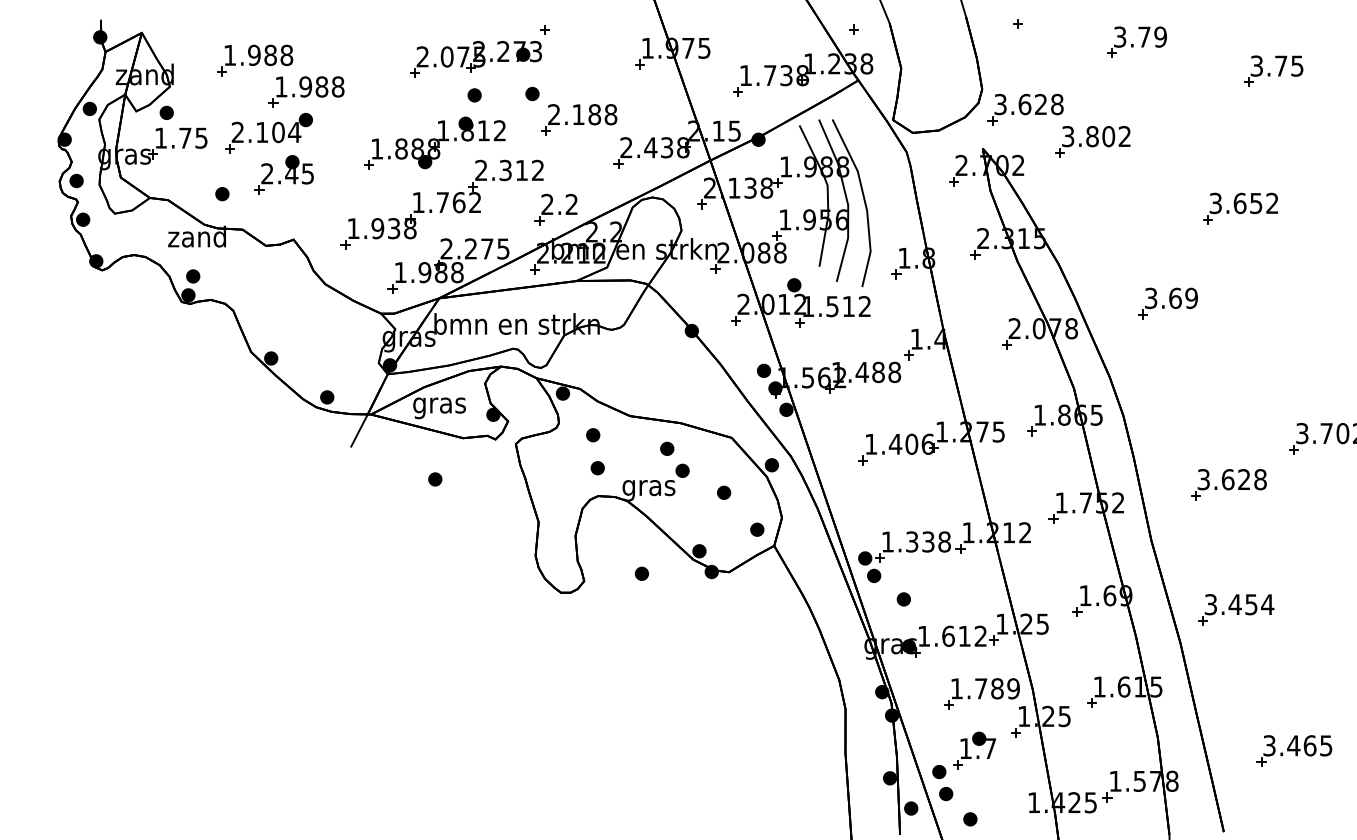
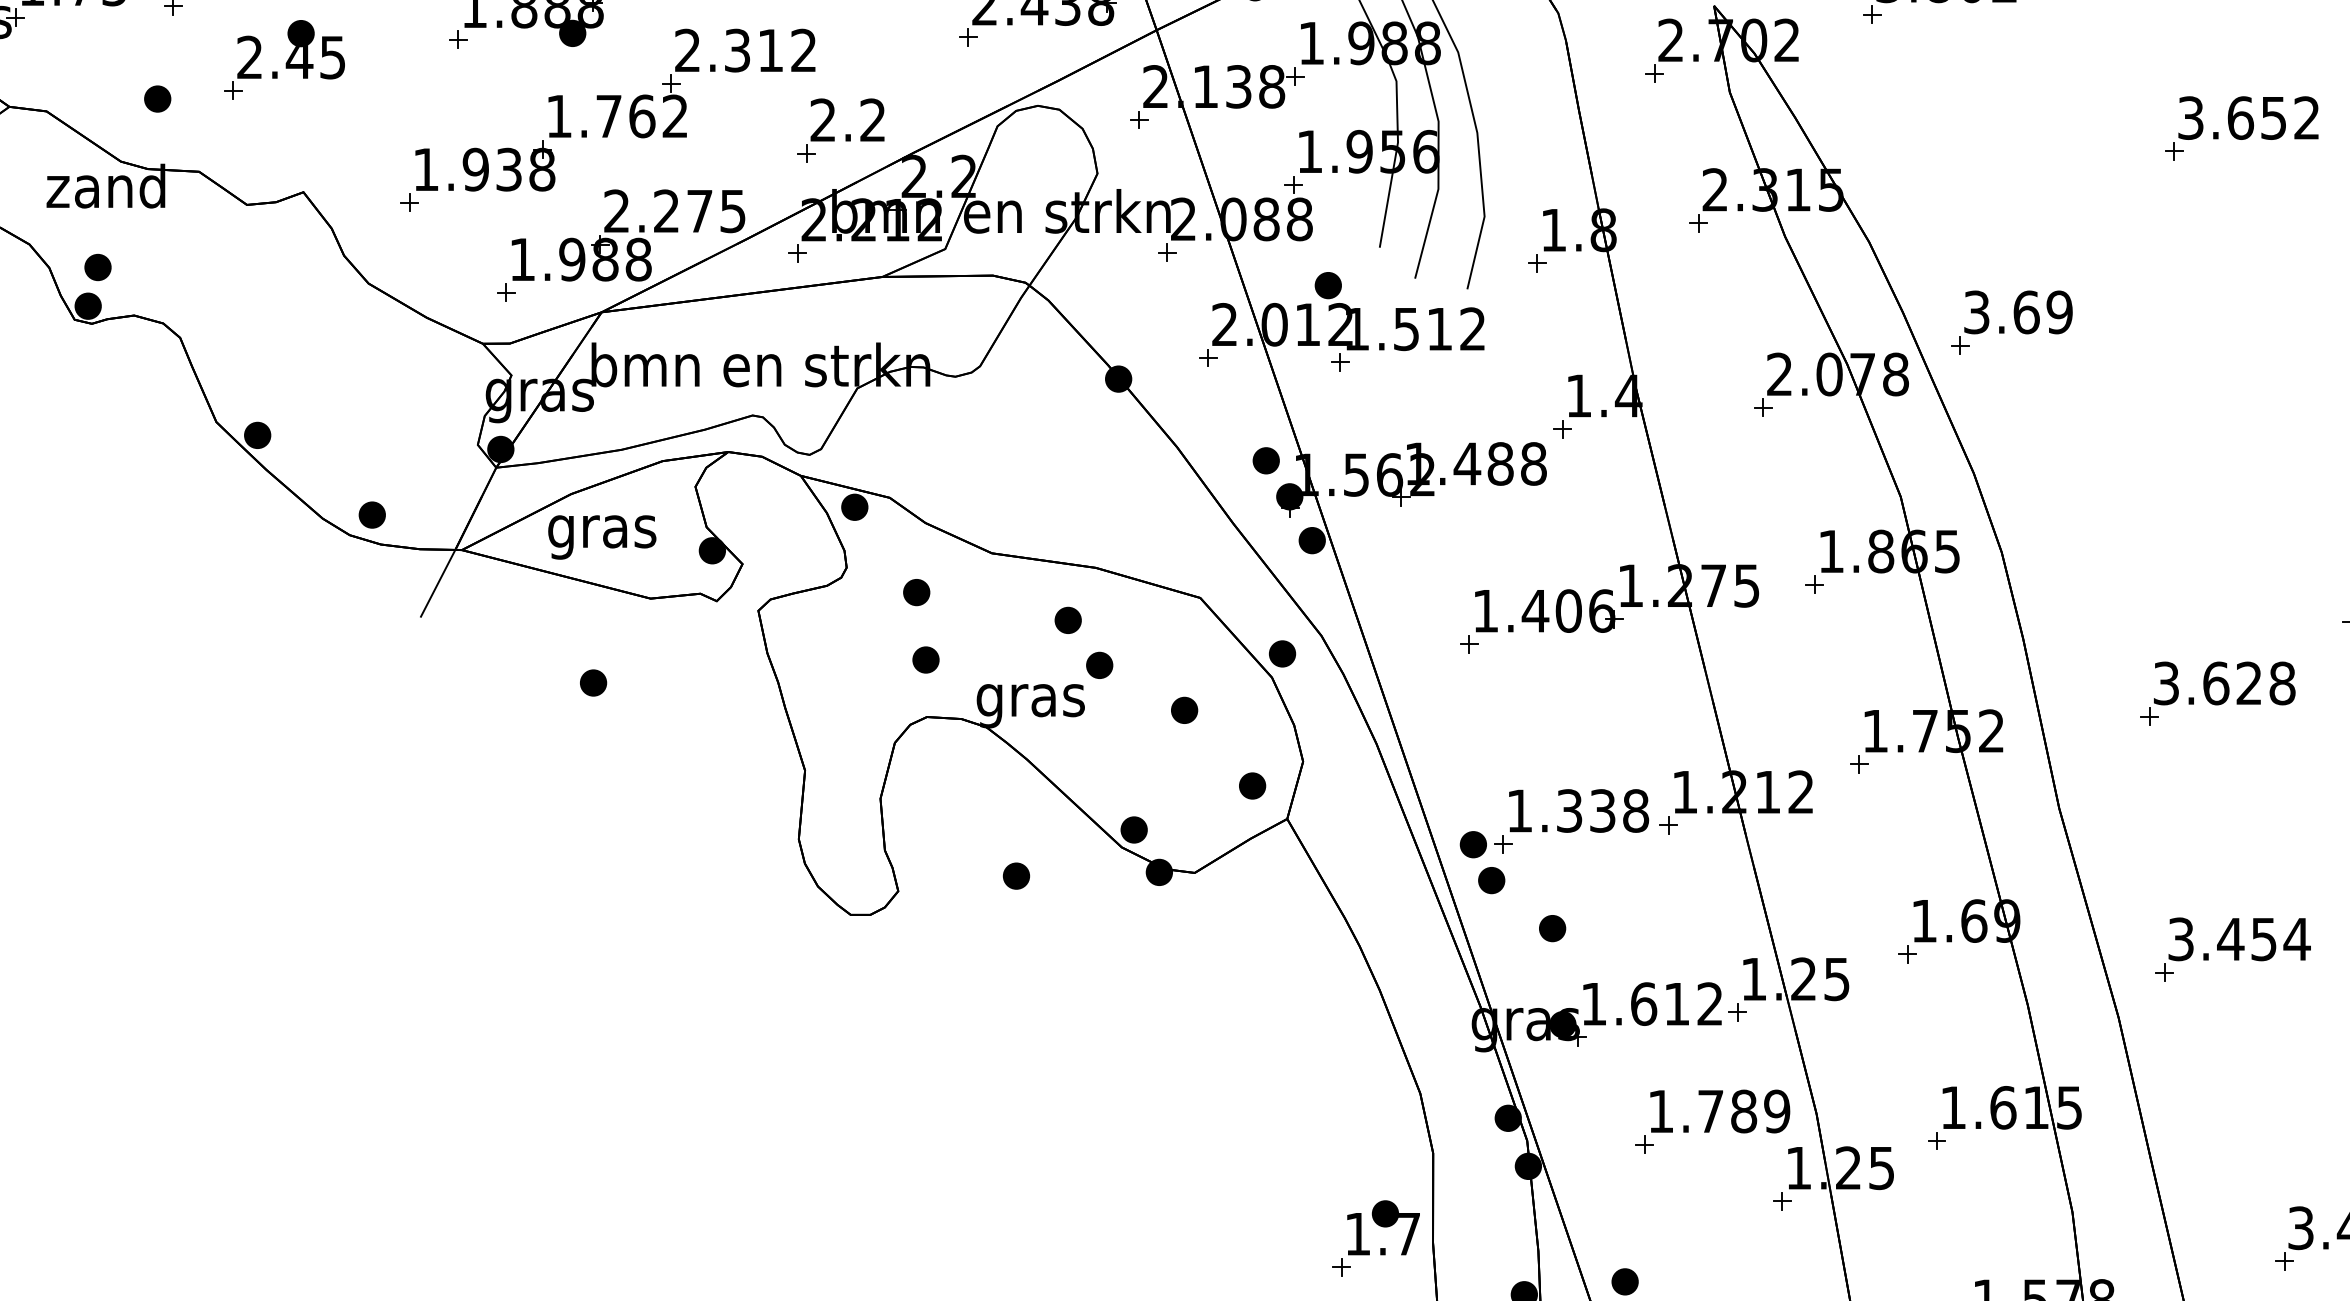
part: (1167, 303) -> (2010, 322), moved
part: (974, 750) -> (1375, 1237), moved

